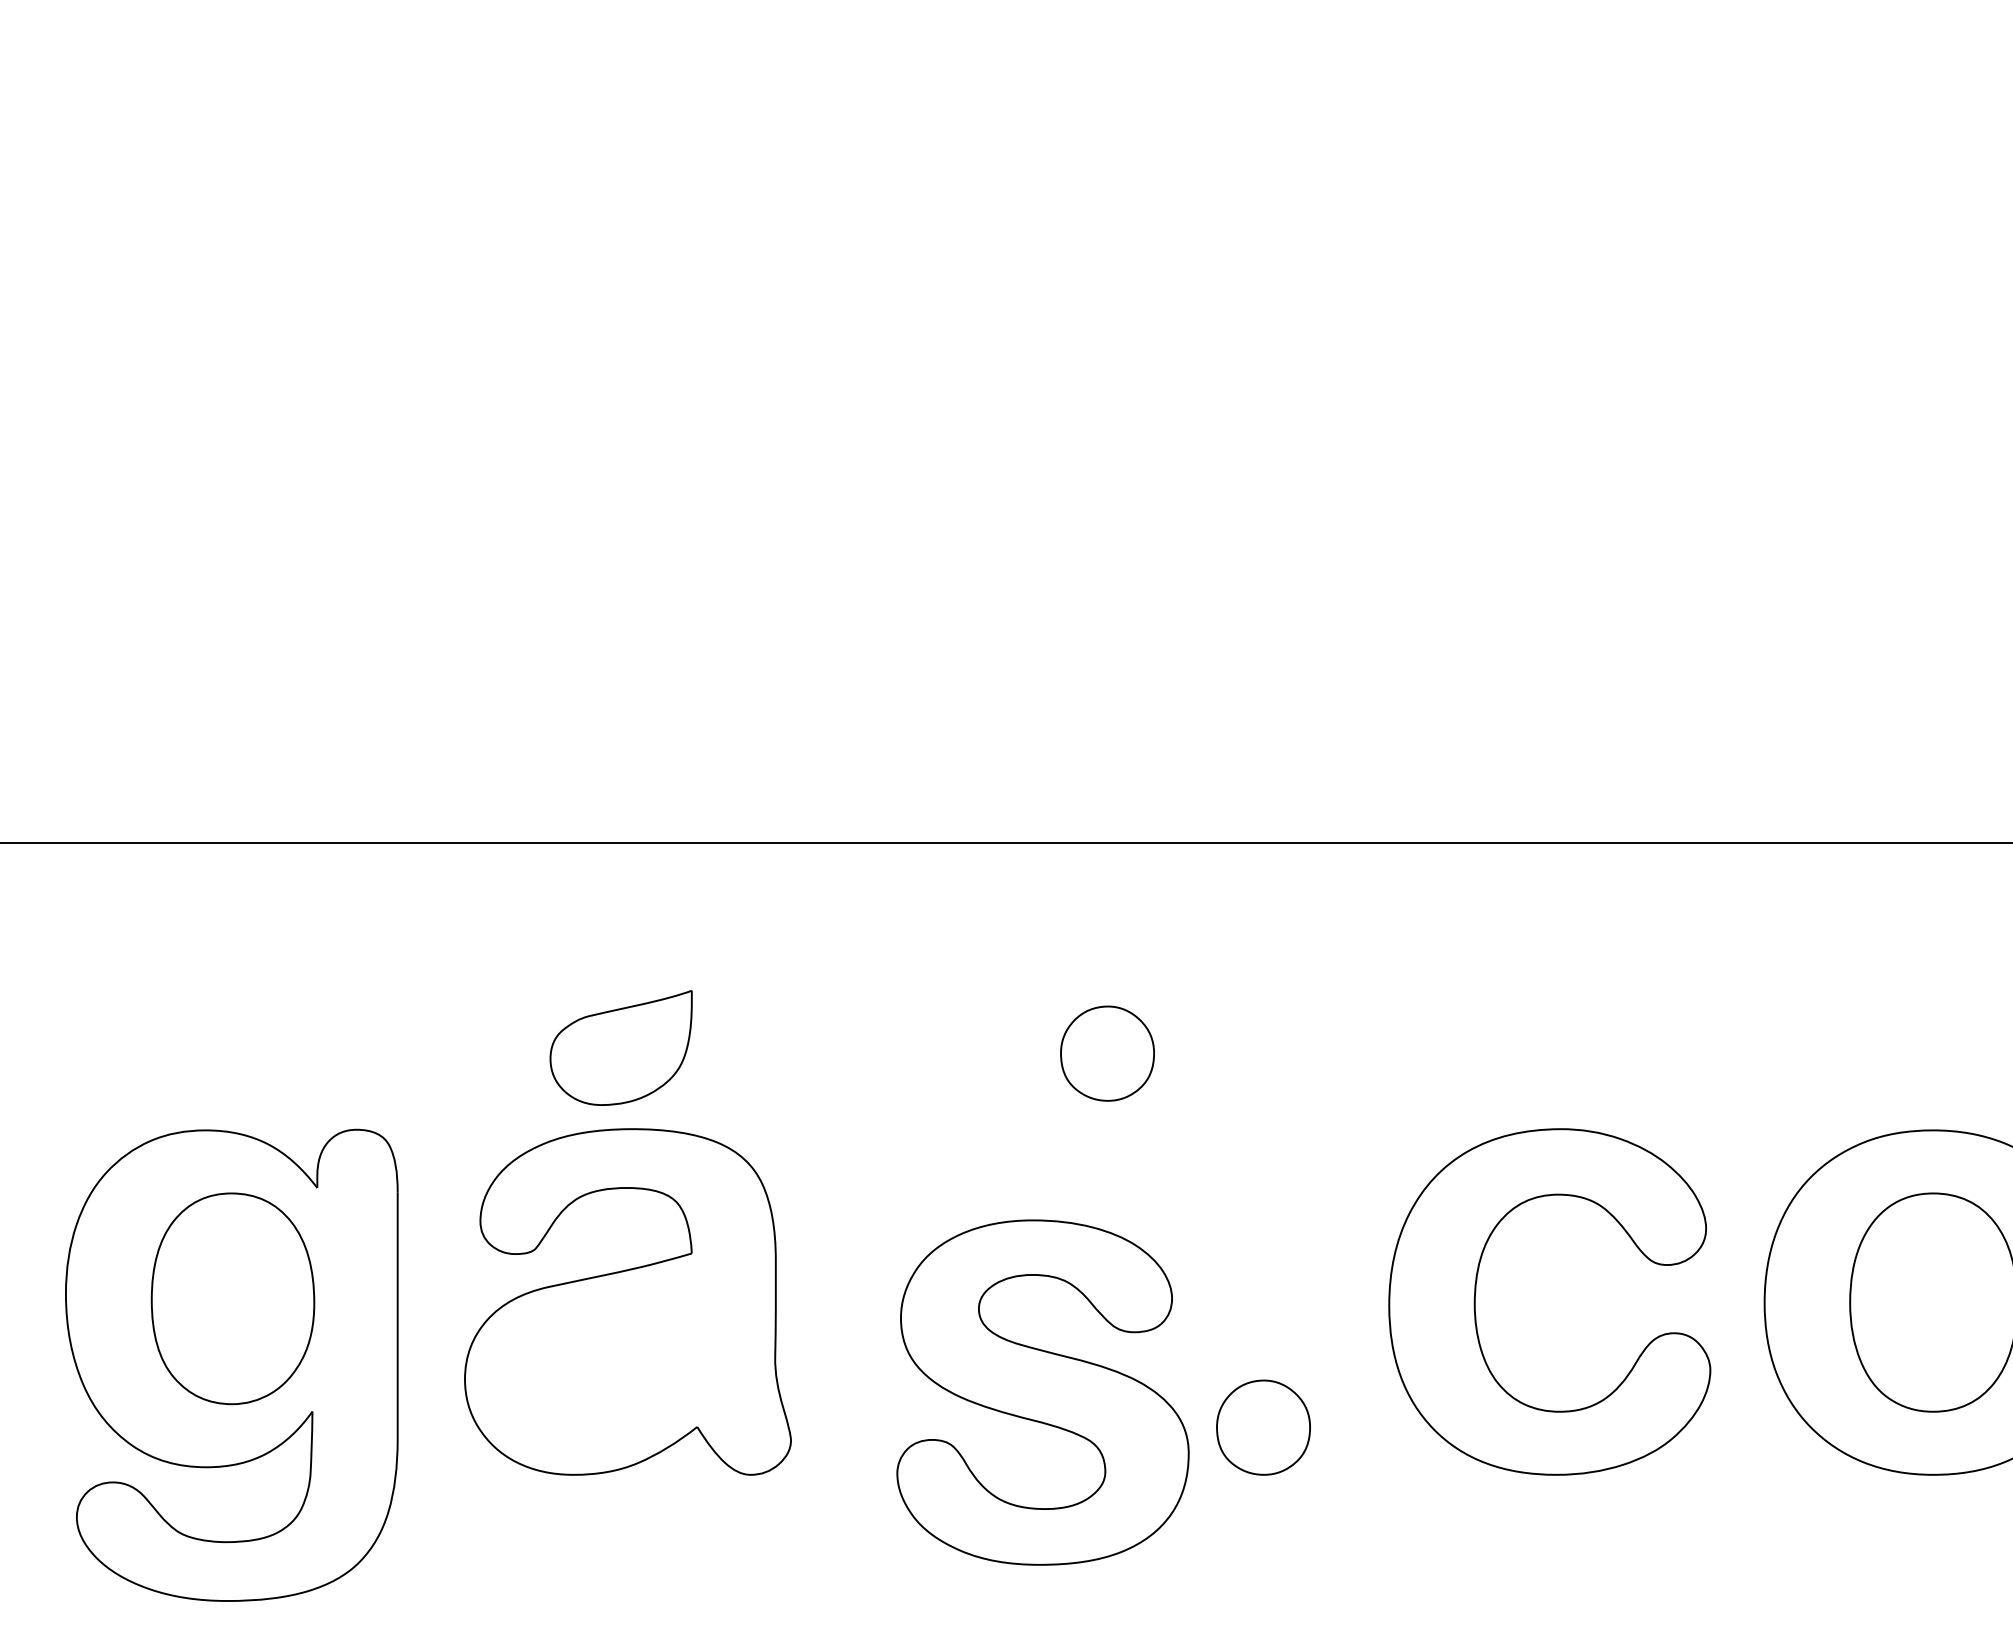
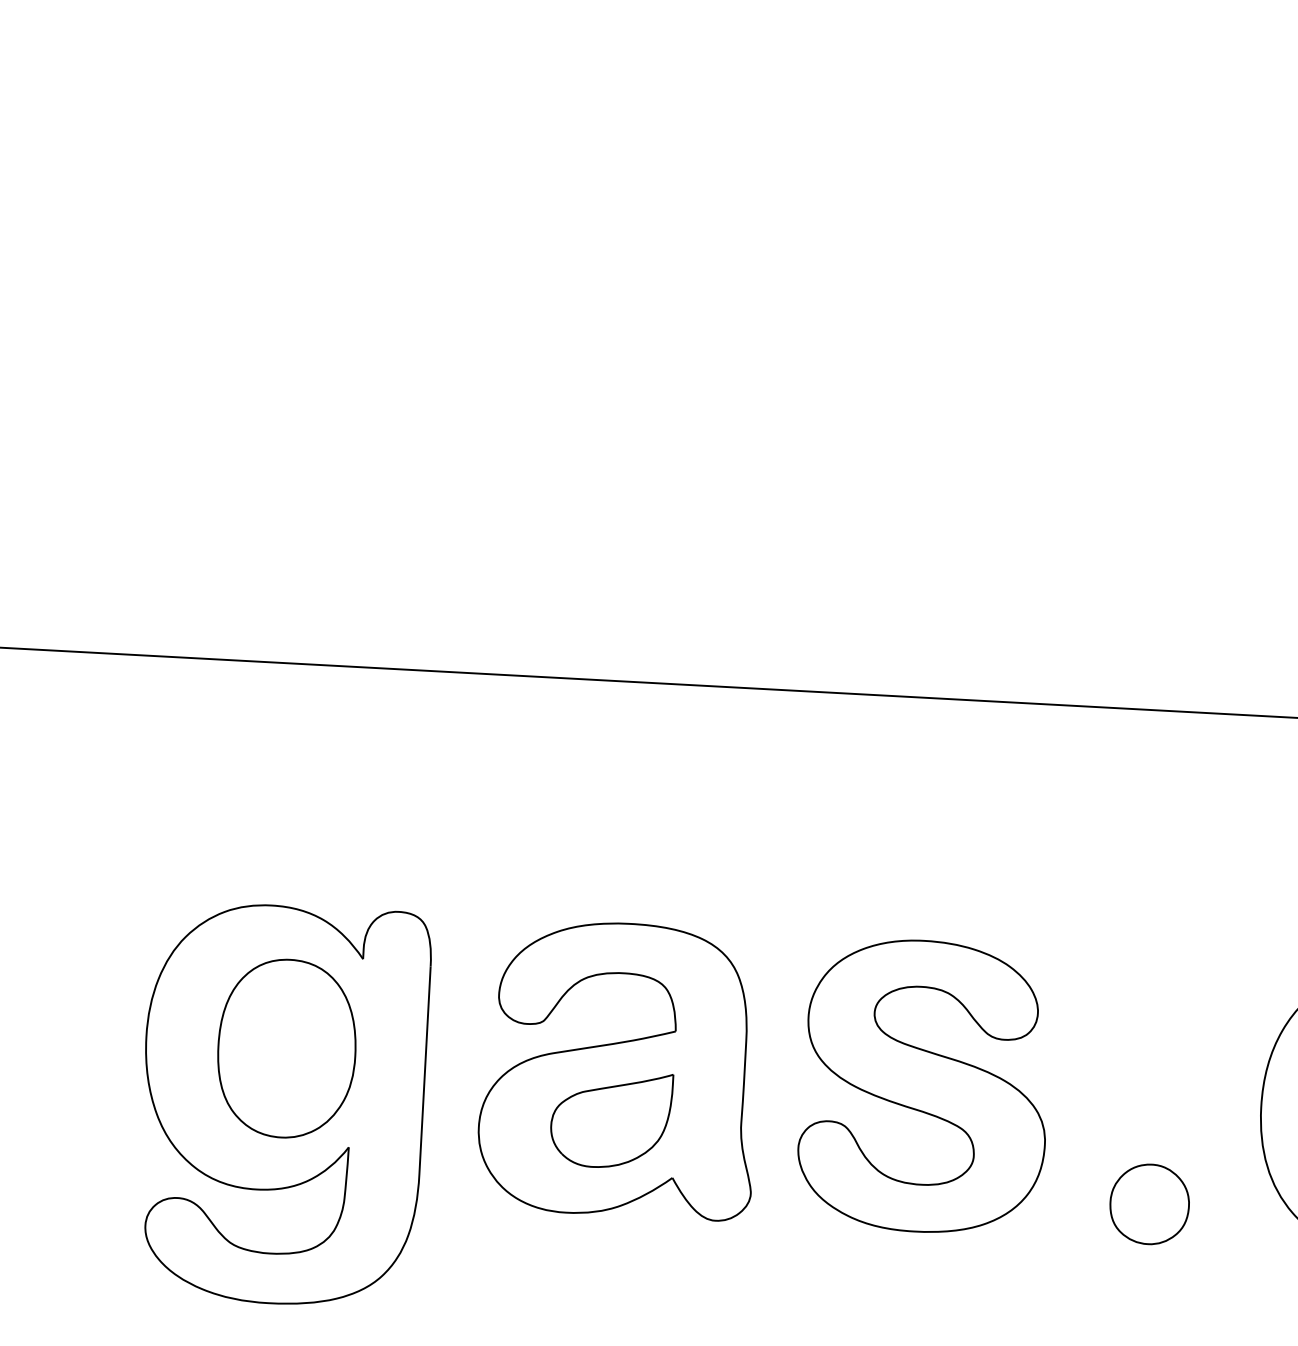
part: (620, 1047) -> (610, 1119), moved
part: (1107, 1053) -> (1035, 881), removed
part: (1042, 1392) -> (924, 1086), moved

